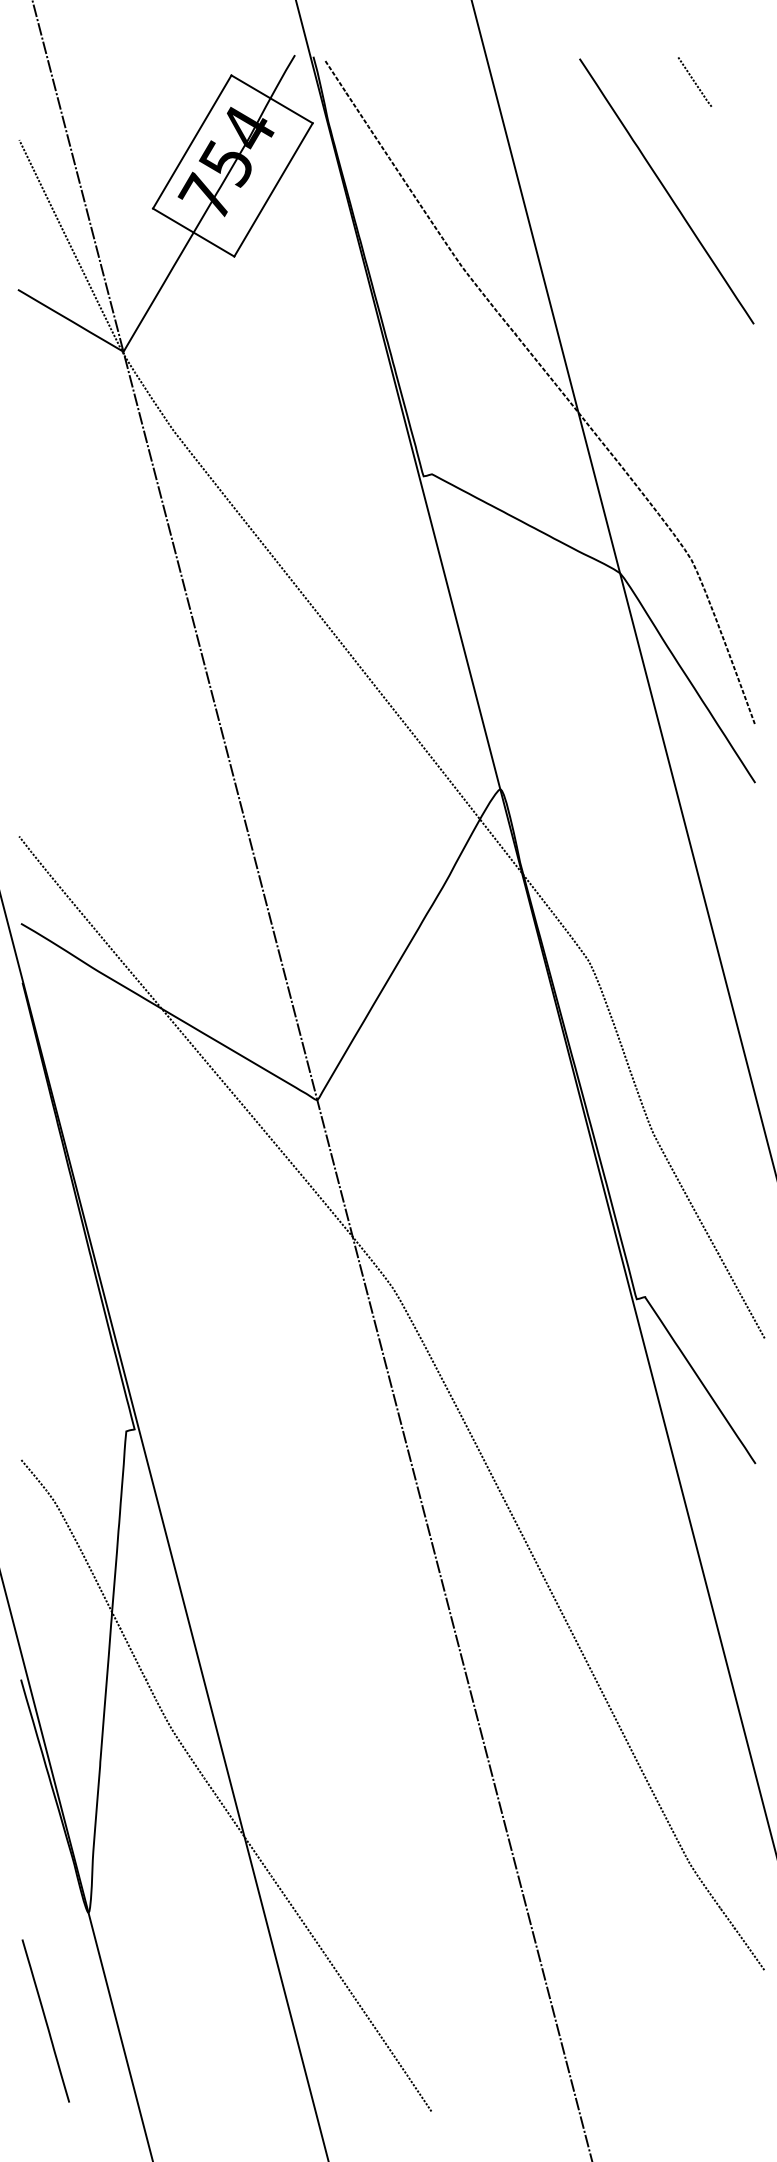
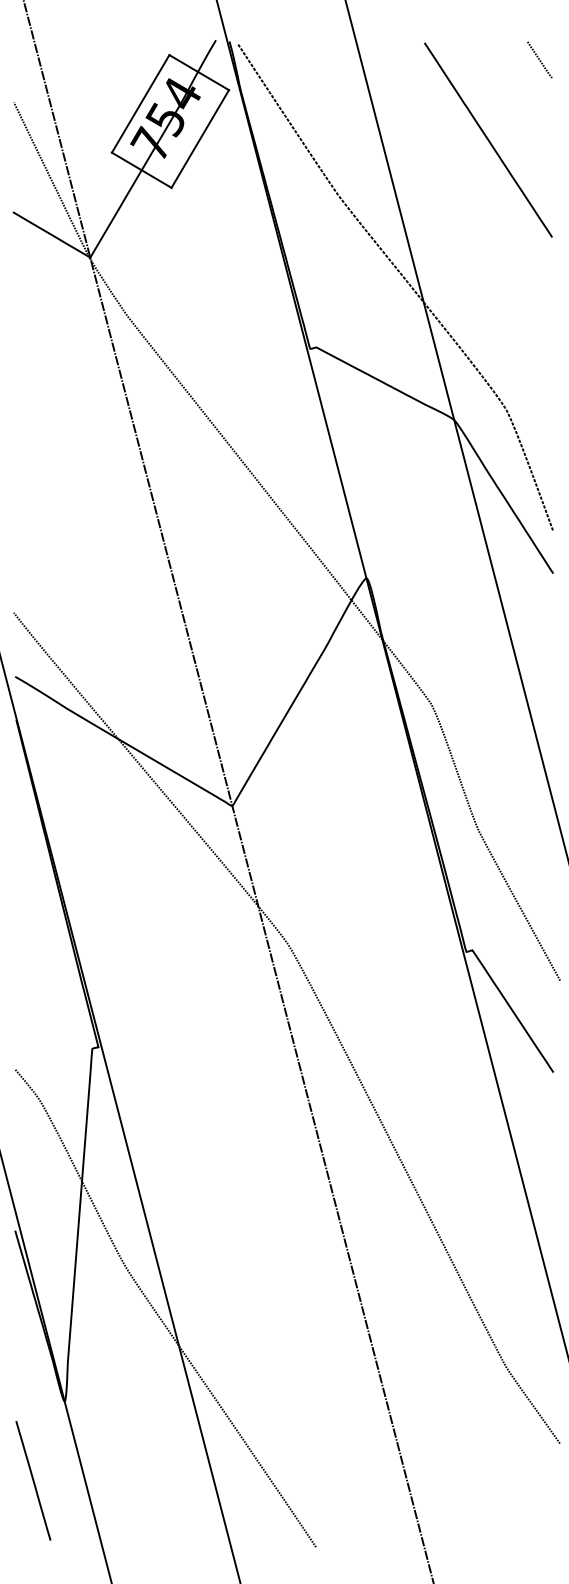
line: (694, 81) -> (539, 59), moved

